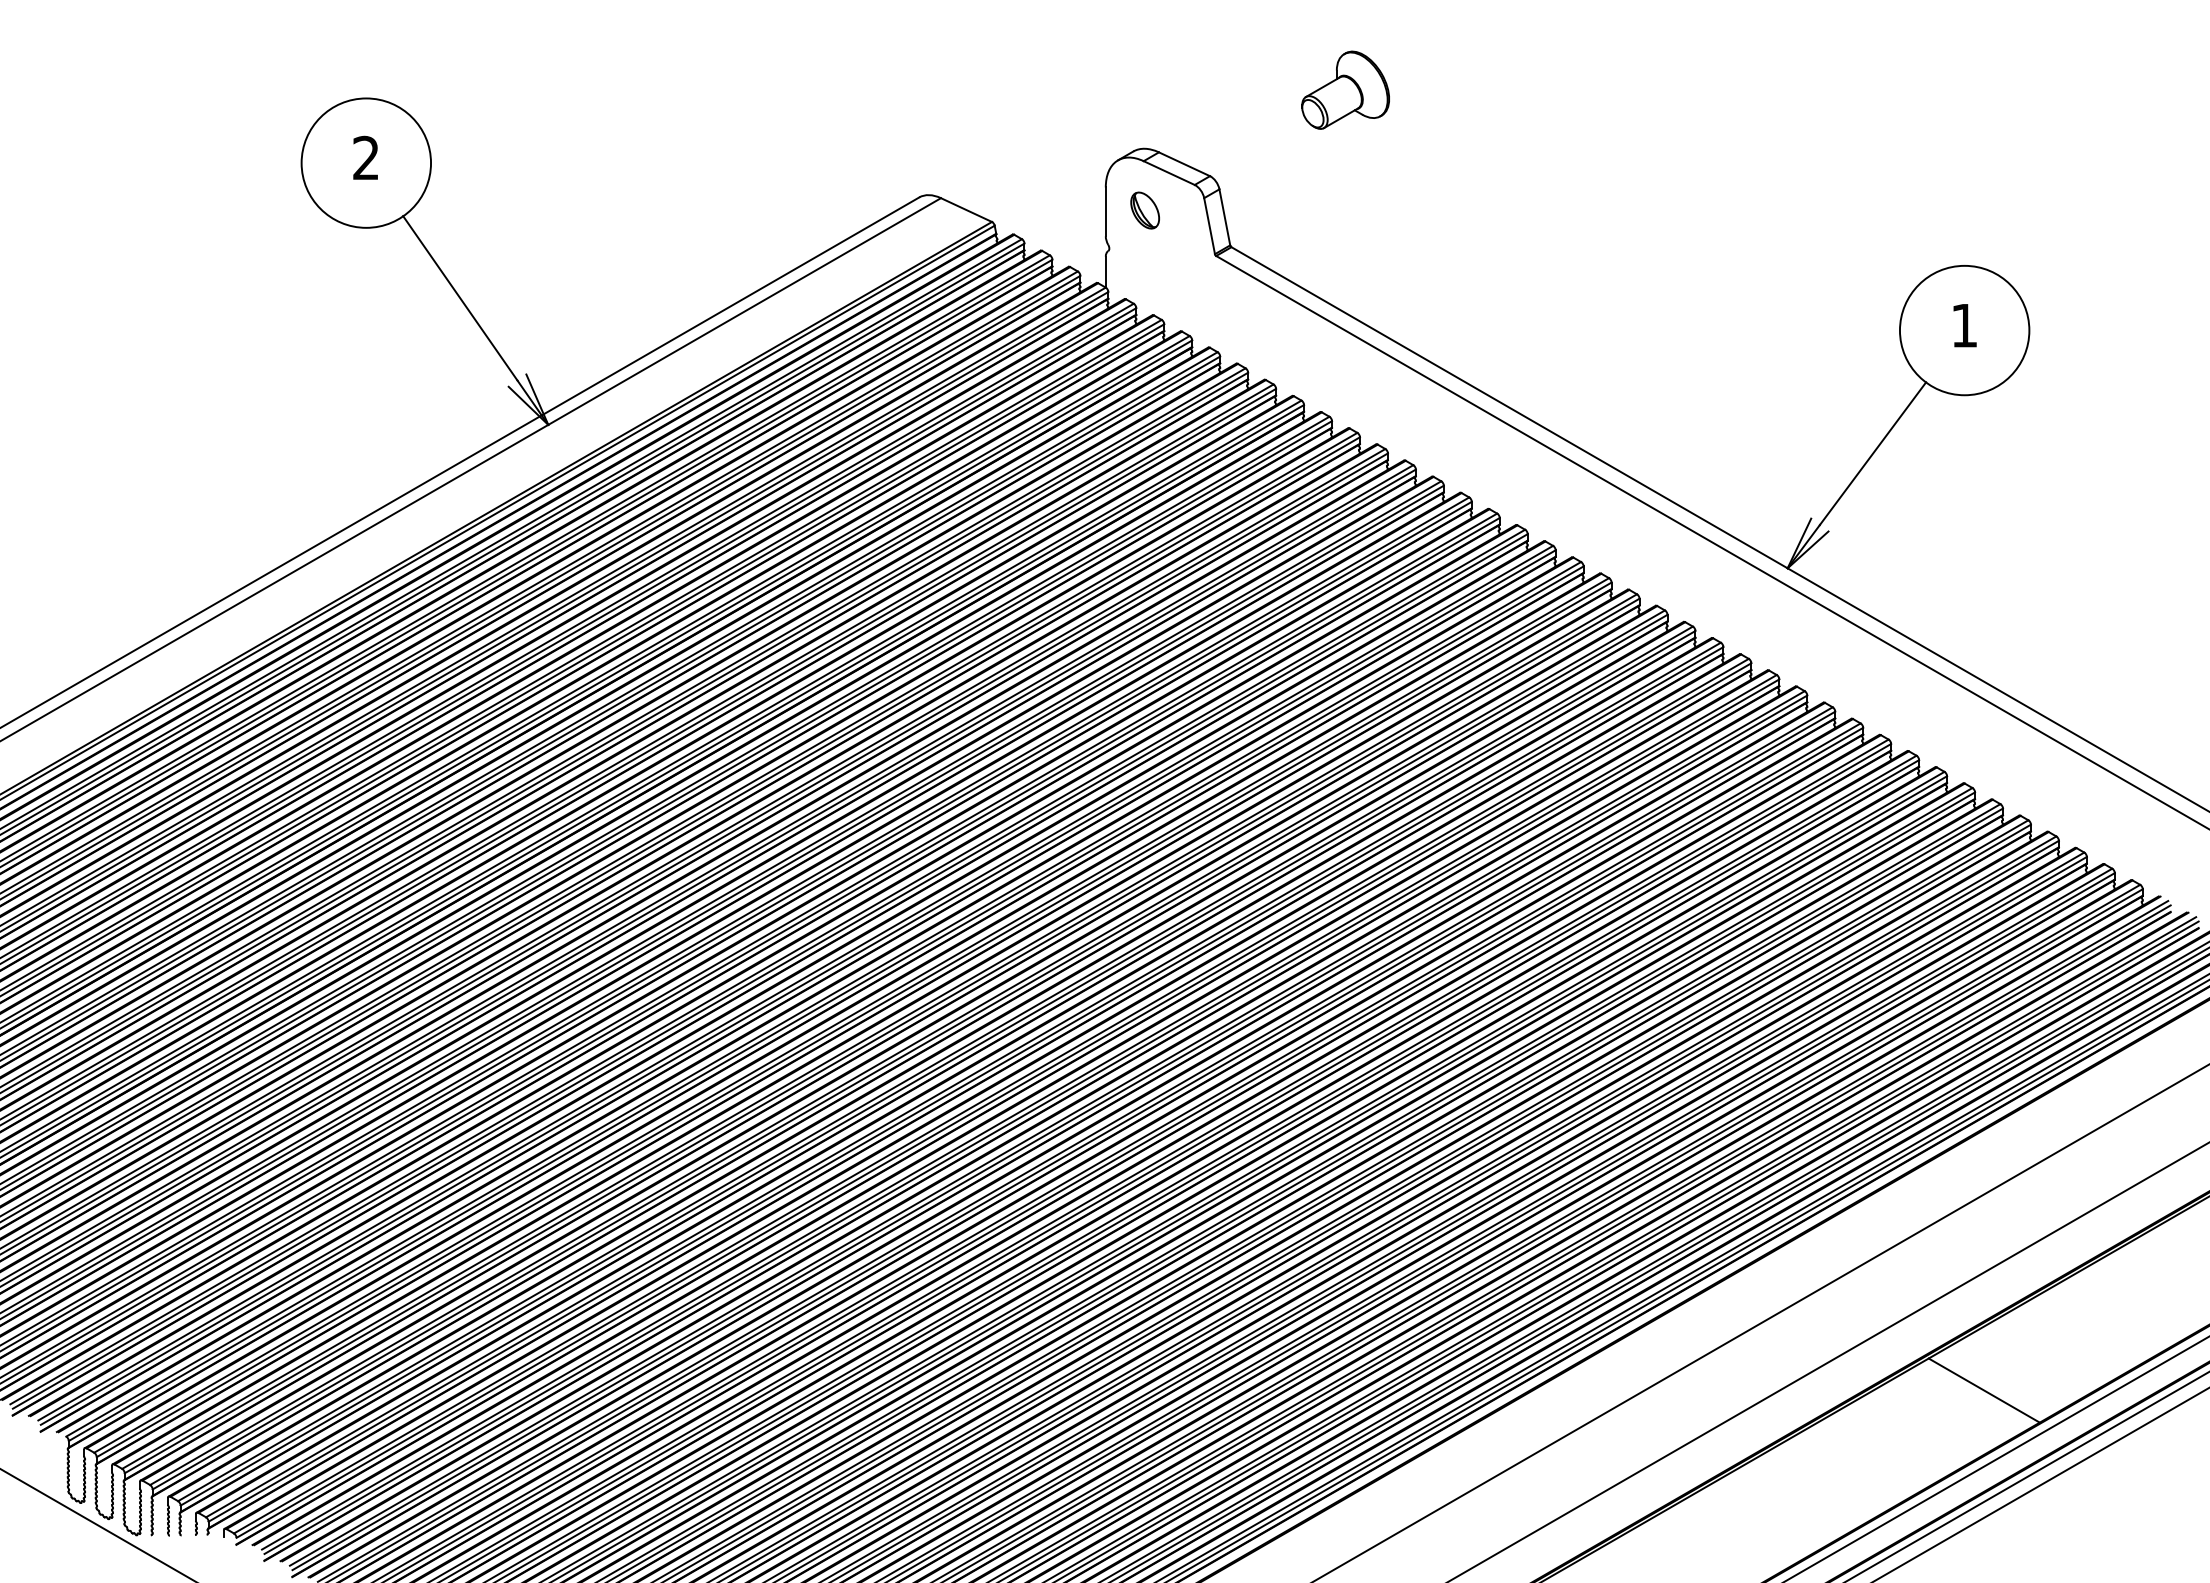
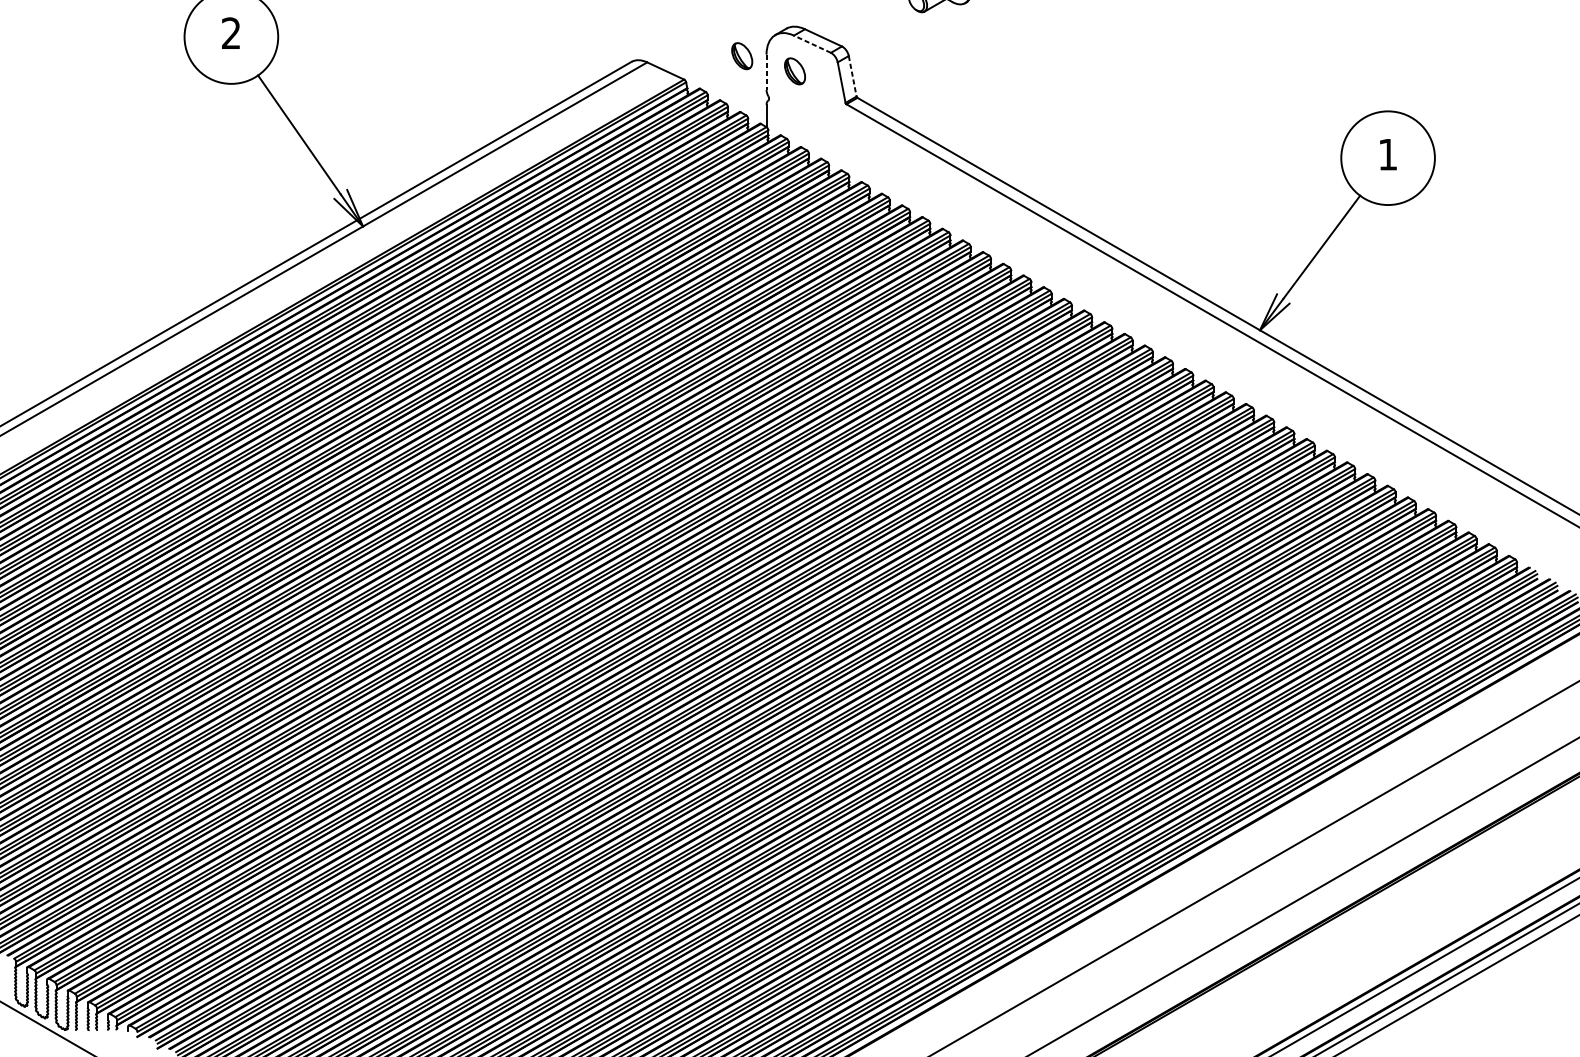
line: (1168, 172) -> (811, 43), solid -> dashed
part: (1071, 189) -> (741, 56), added
line: (1105, 212) -> (766, 72), solid -> dashed
line: (1224, 217) -> (852, 76), solid -> dashed
line: (1983, 1390) -> (1401, 925), removed

